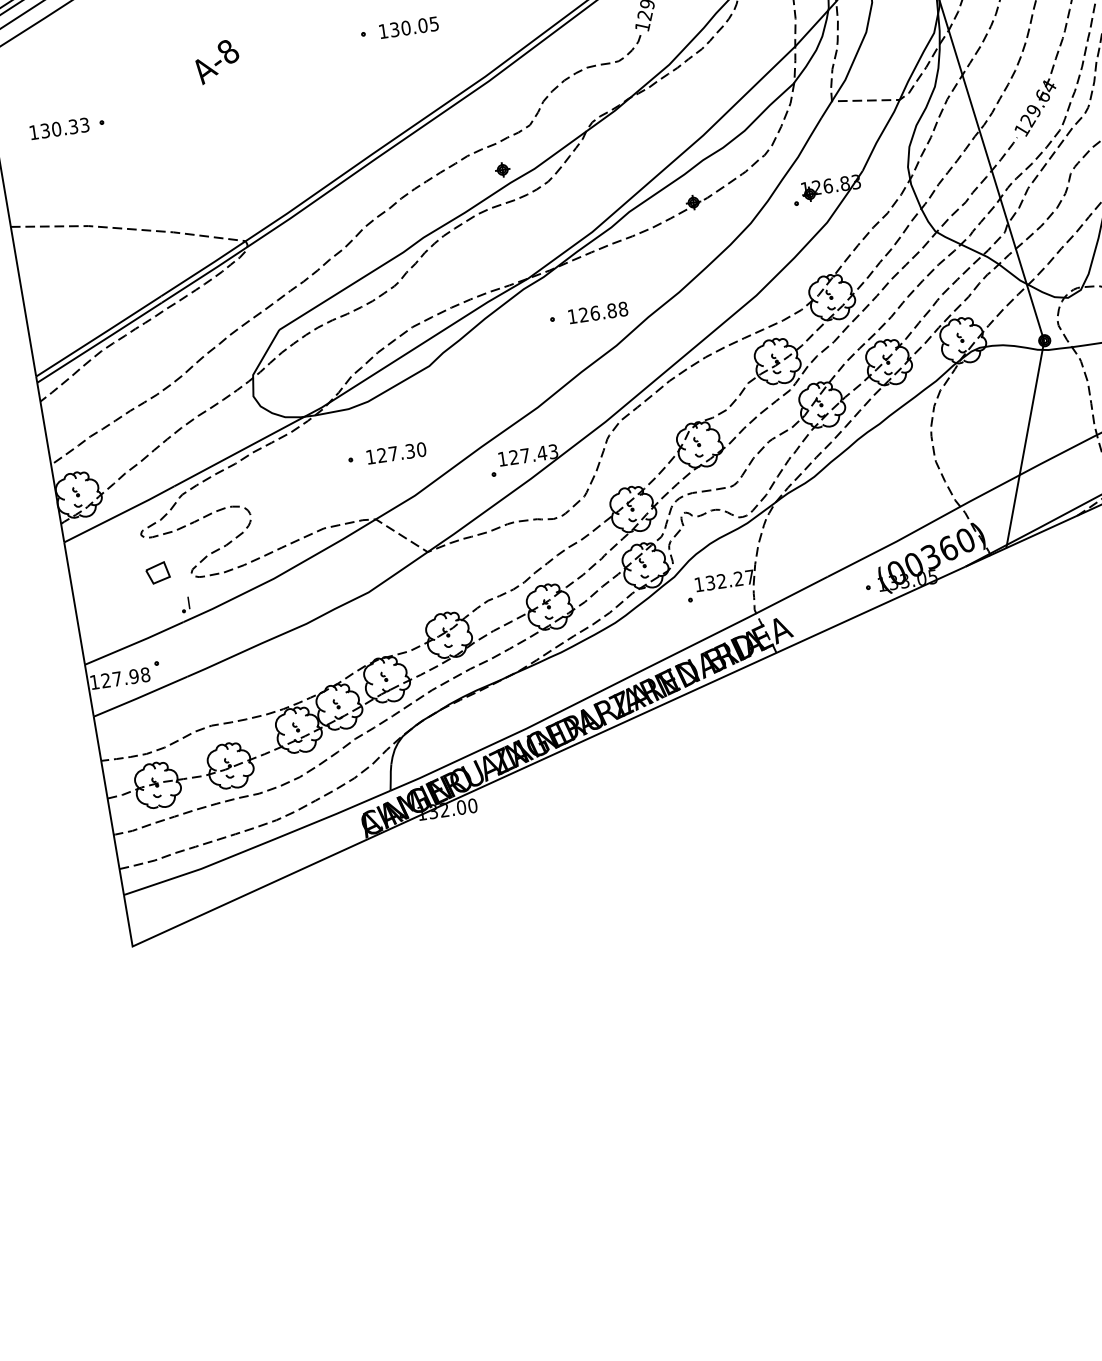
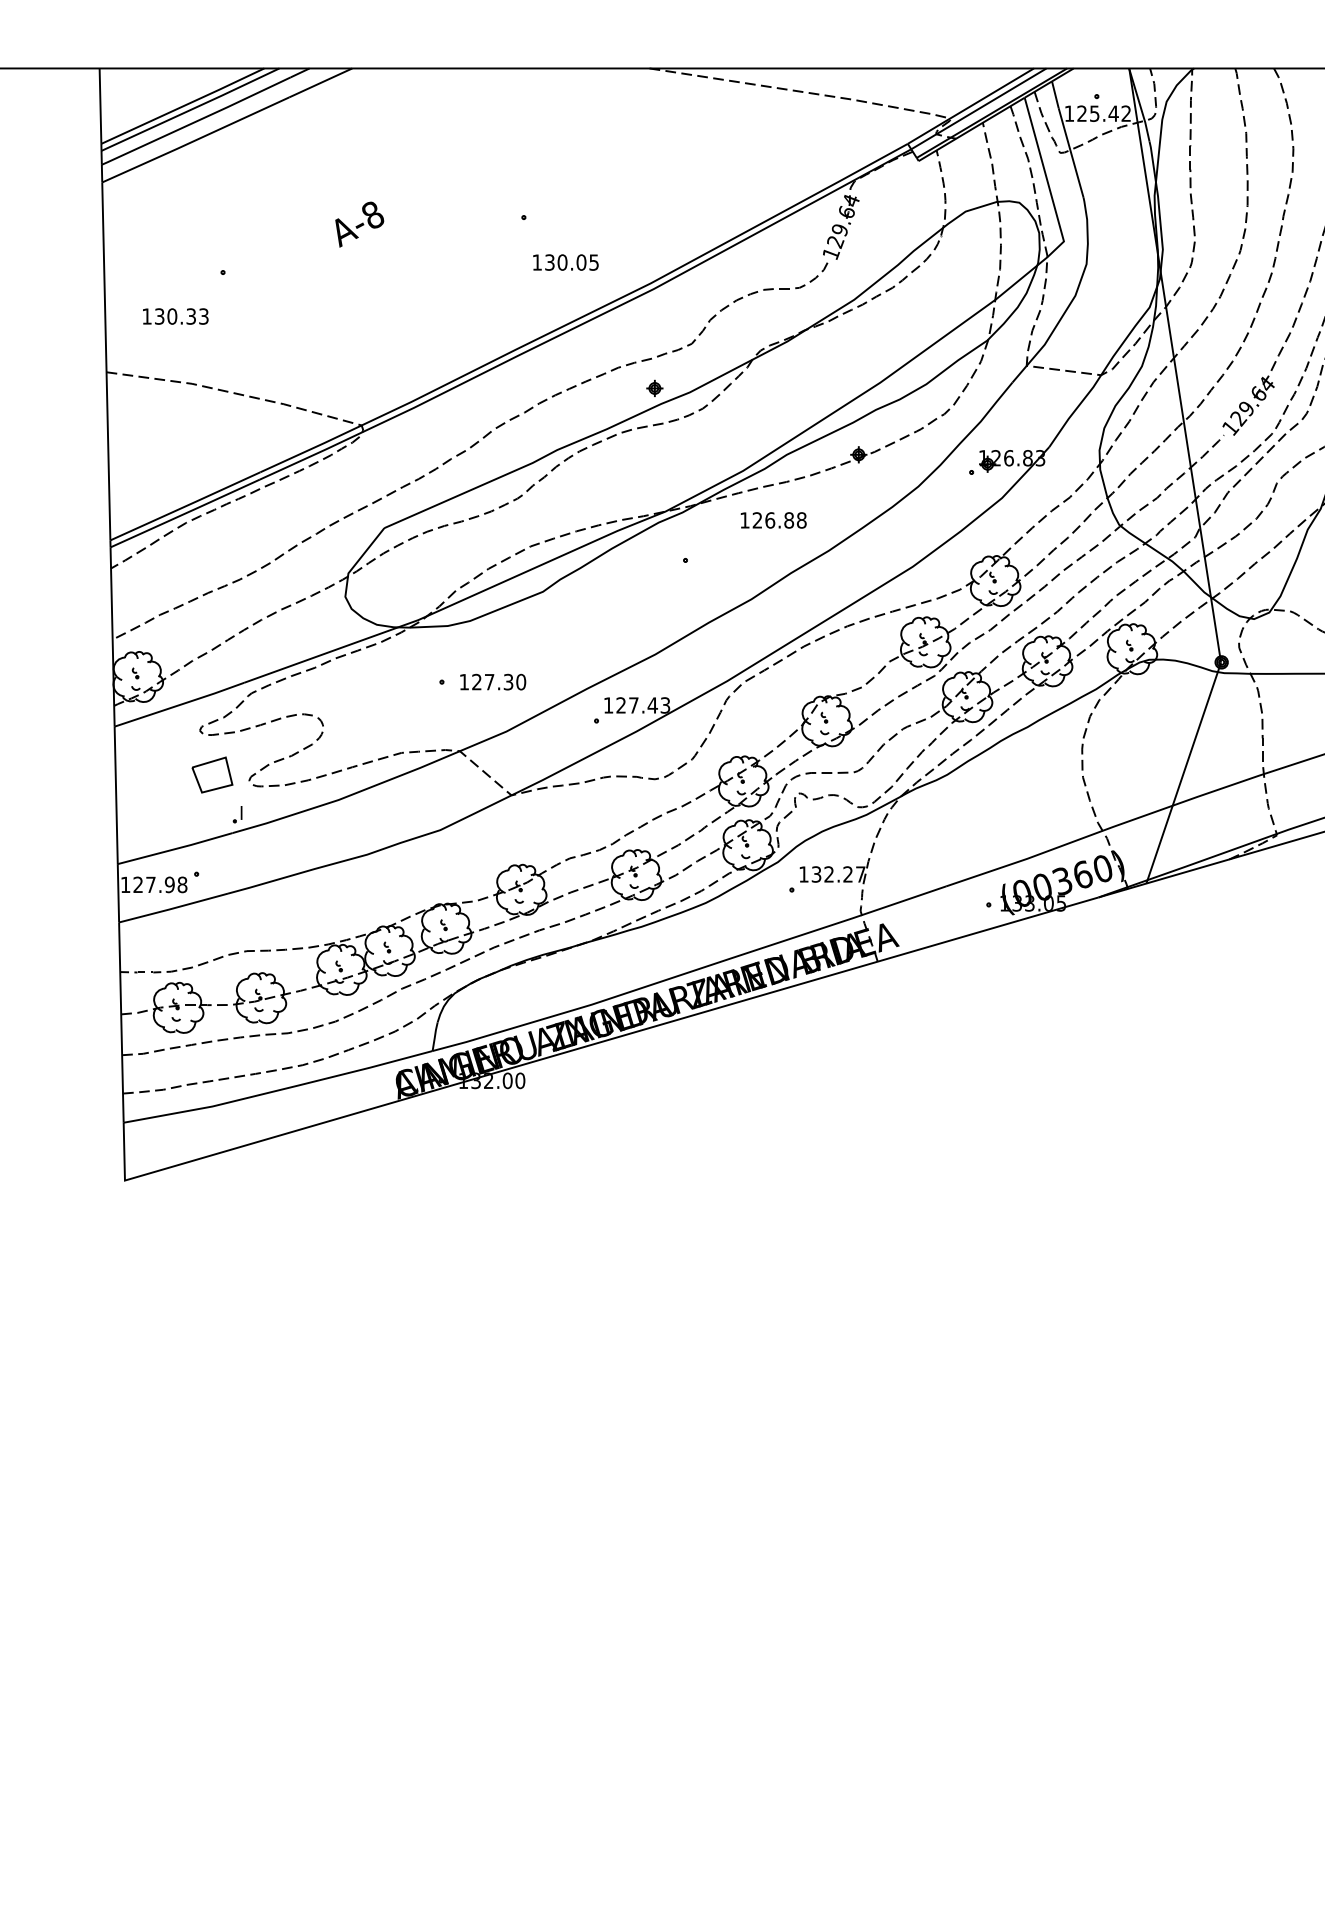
text: (408, 27) -> (565, 262), moved
text: (59, 128) -> (175, 316), moved
text: (598, 312) -> (773, 520), moved
part: (158, 573) -> (212, 775), size x1.6

